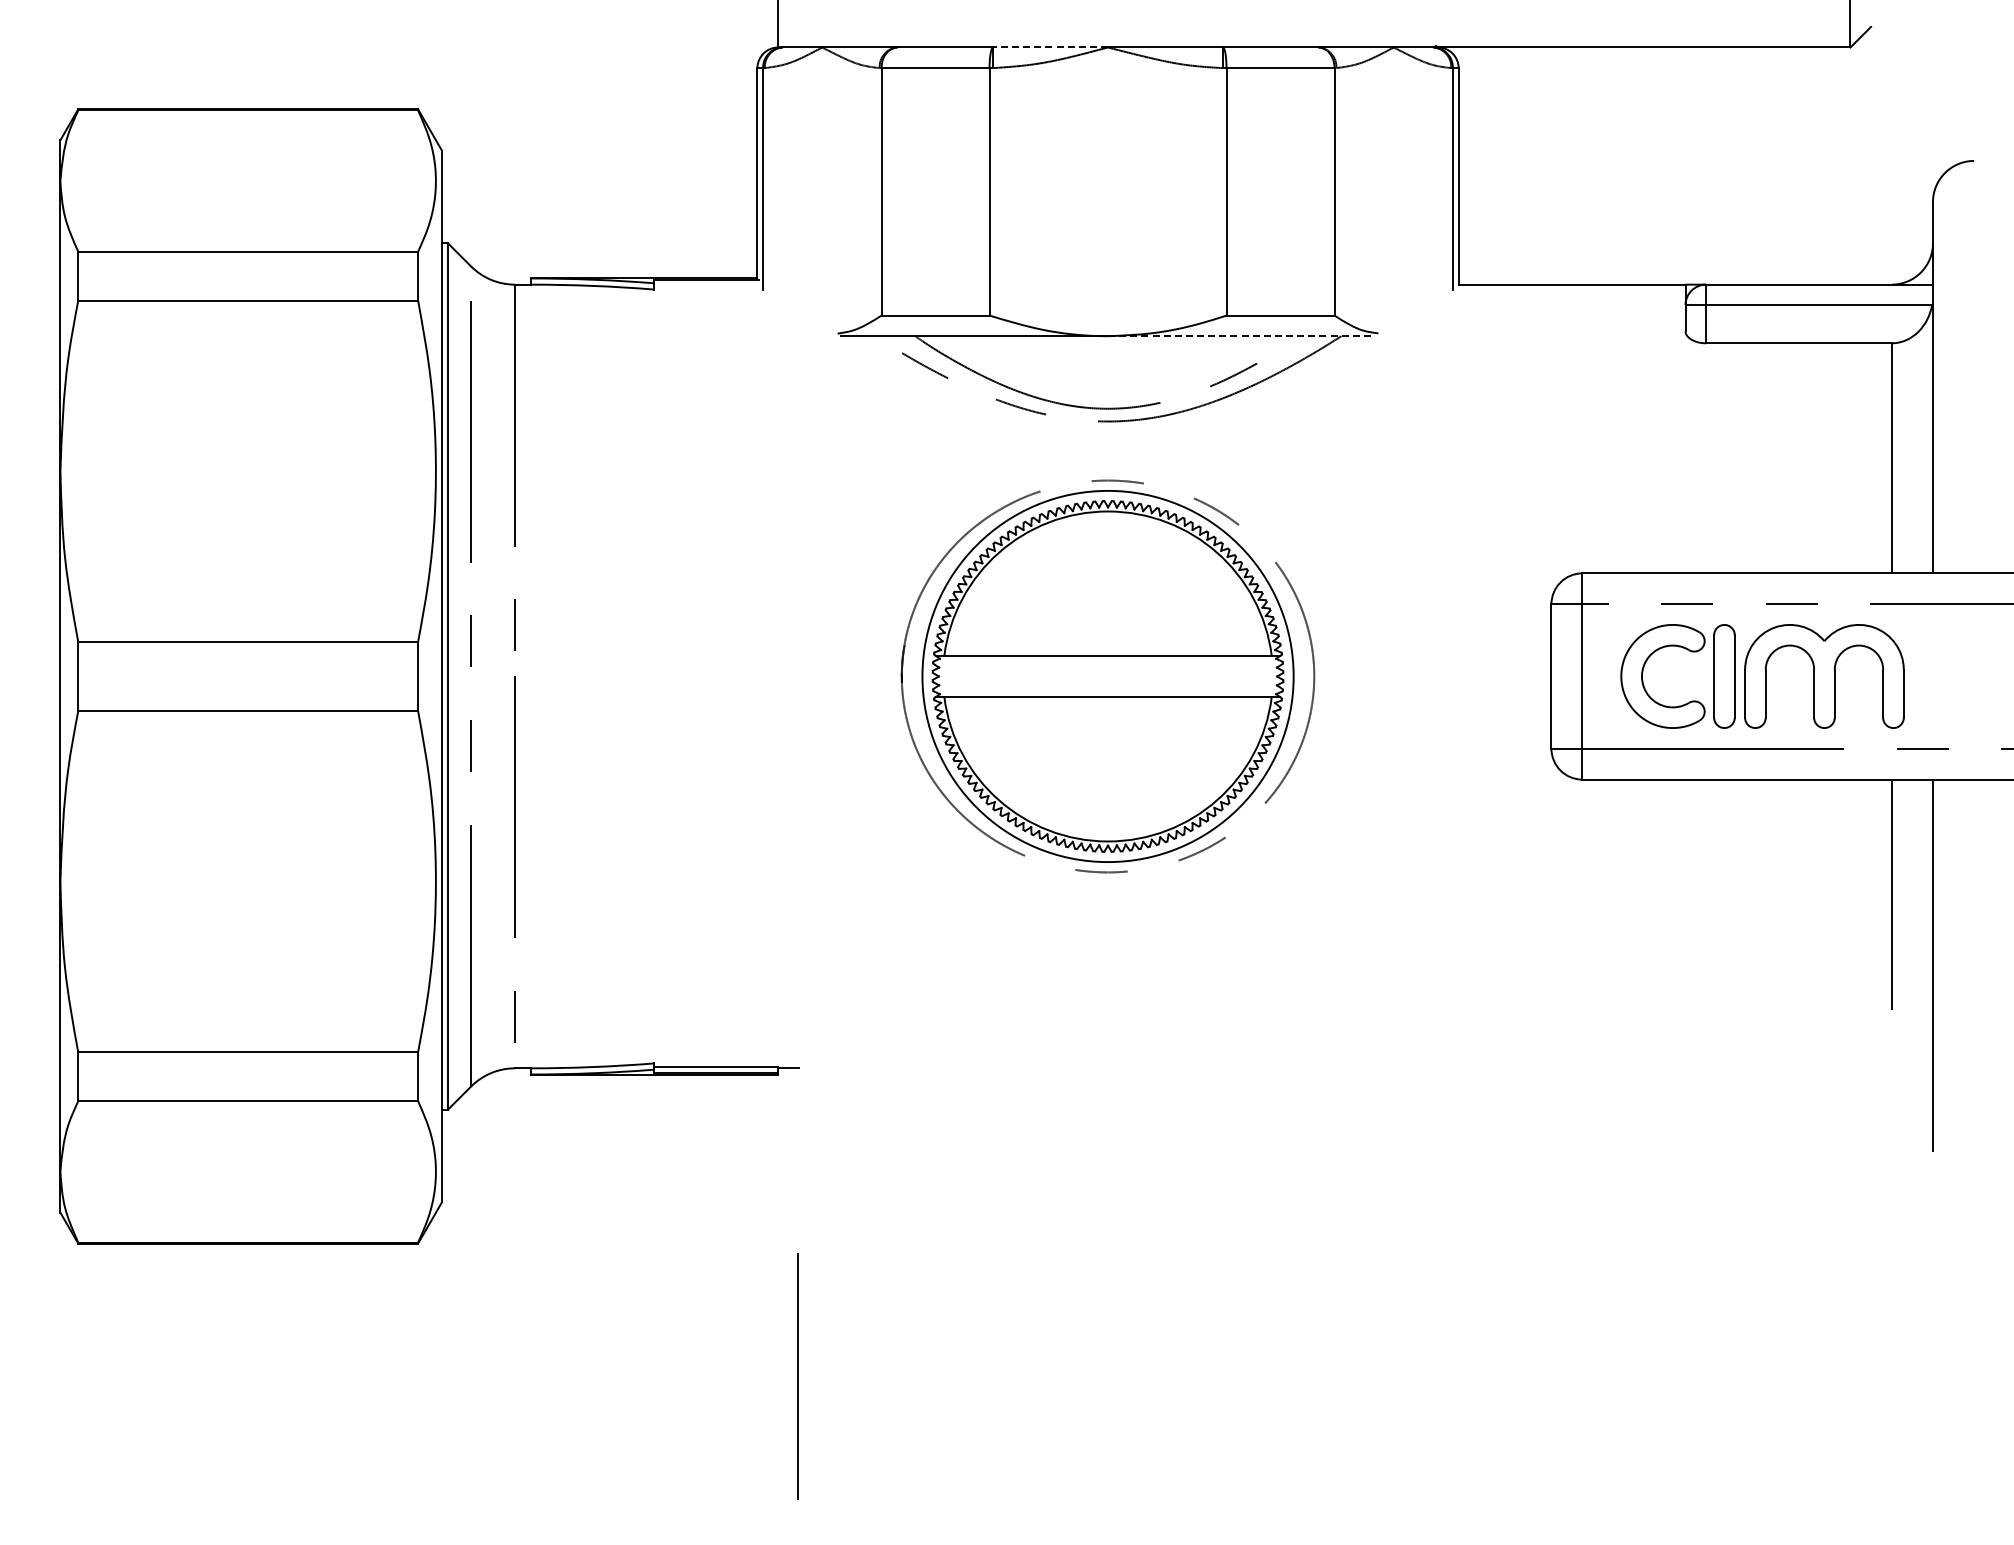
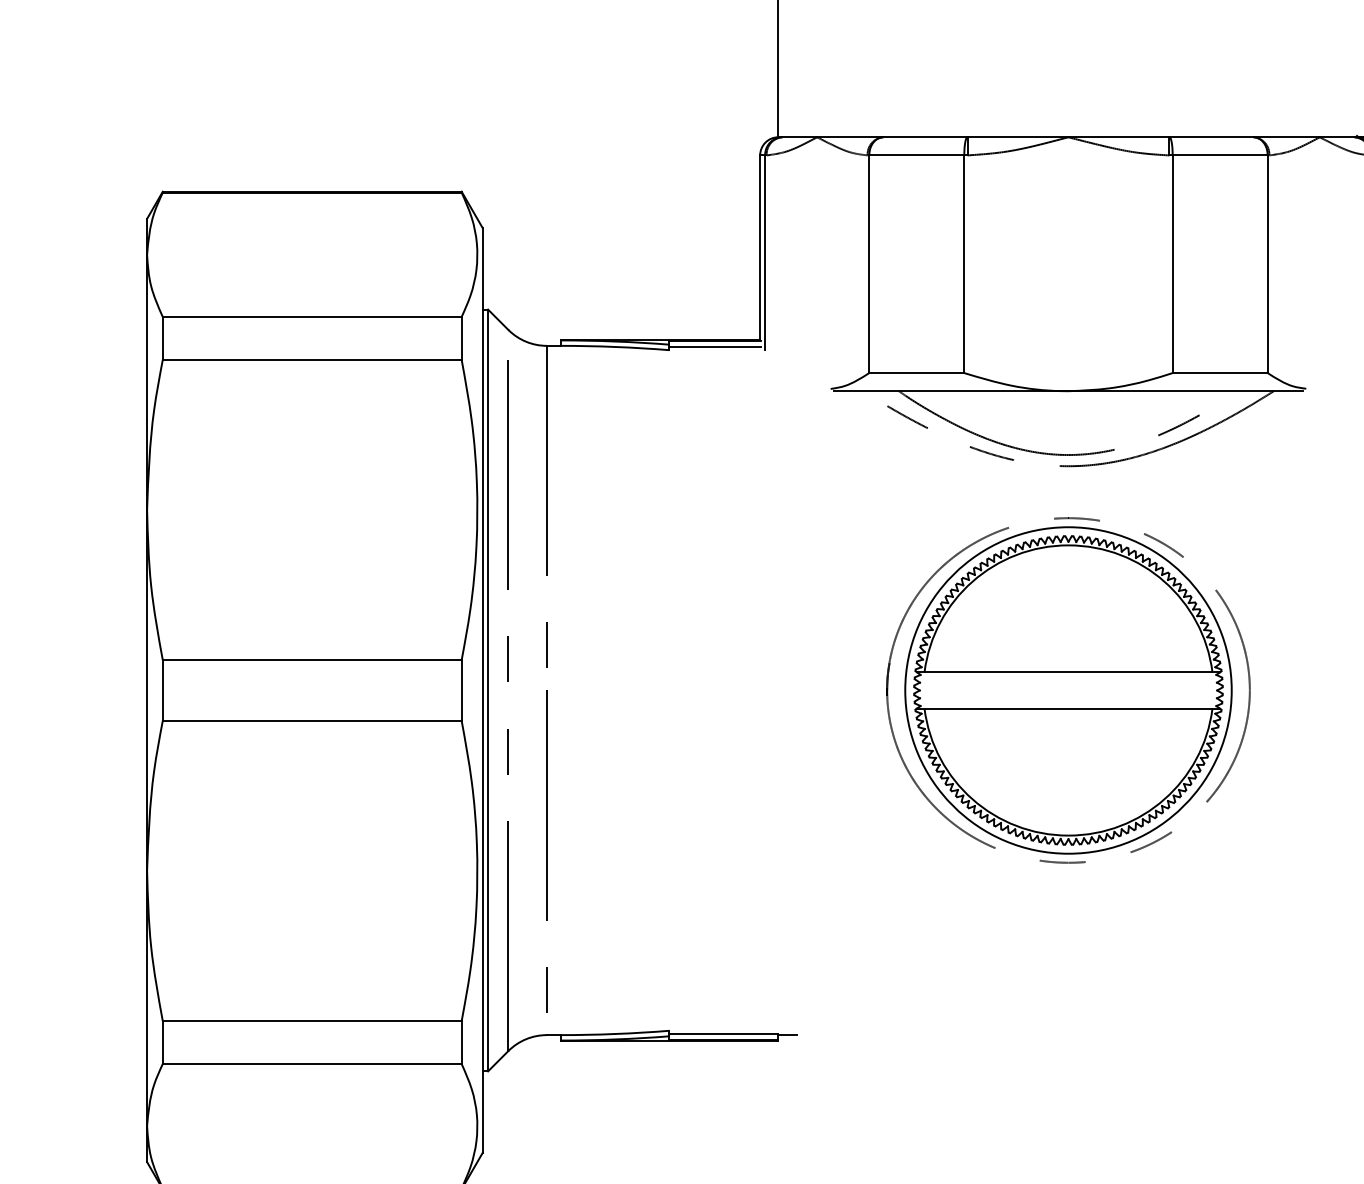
line: (1050, 47) -> (1017, 137), dashed -> solid
line: (706, 285) -> (715, 346), added
line: (1241, 336) -> (1185, 391), dashed -> solid

